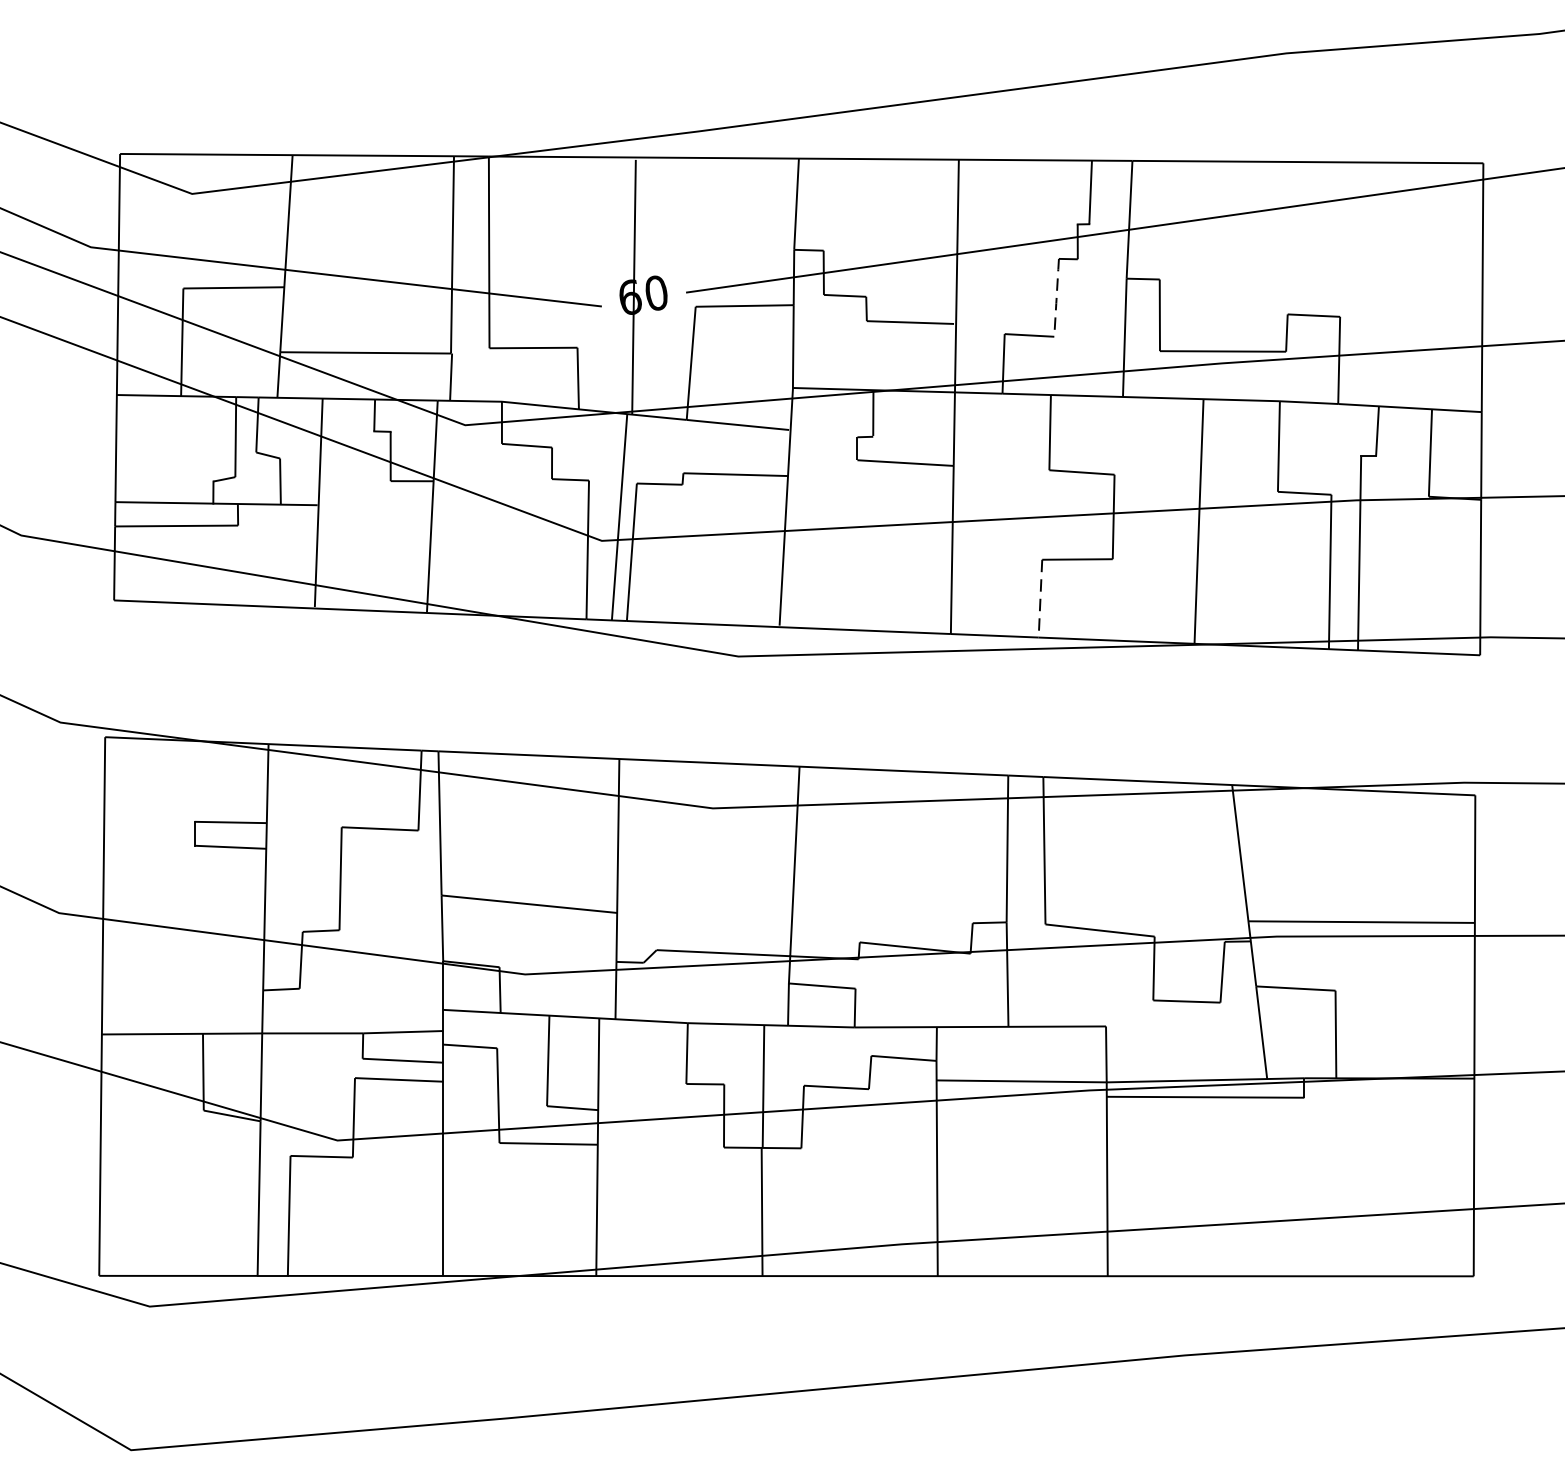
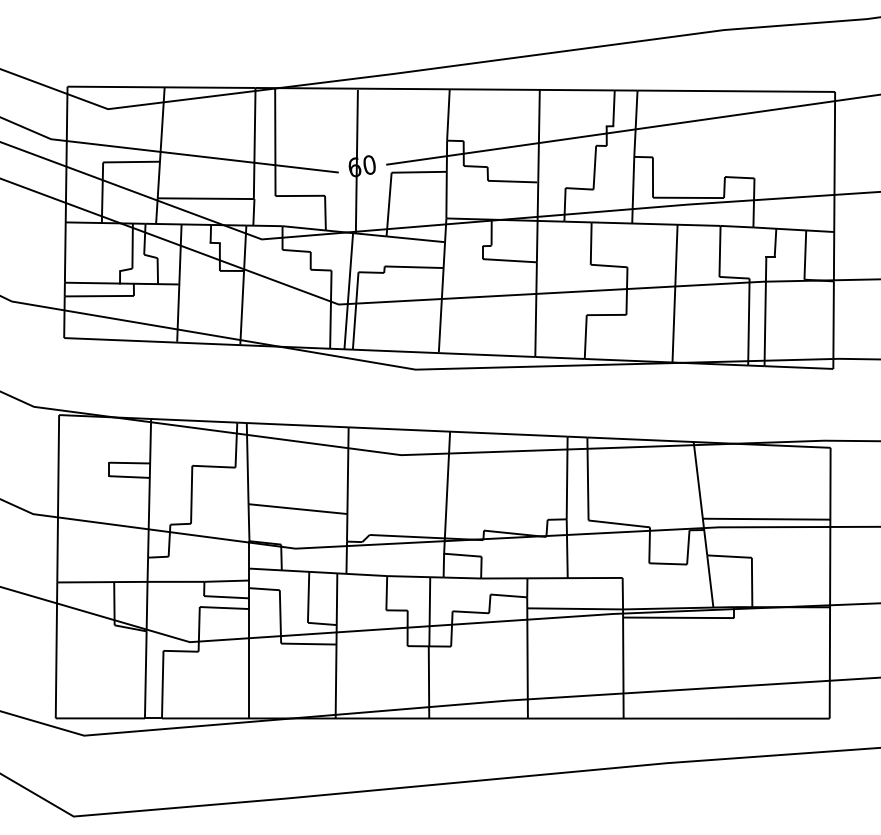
line: (1056, 299) -> (594, 168), dashed -> solid
line: (1040, 599) -> (585, 337), dashed -> solid

